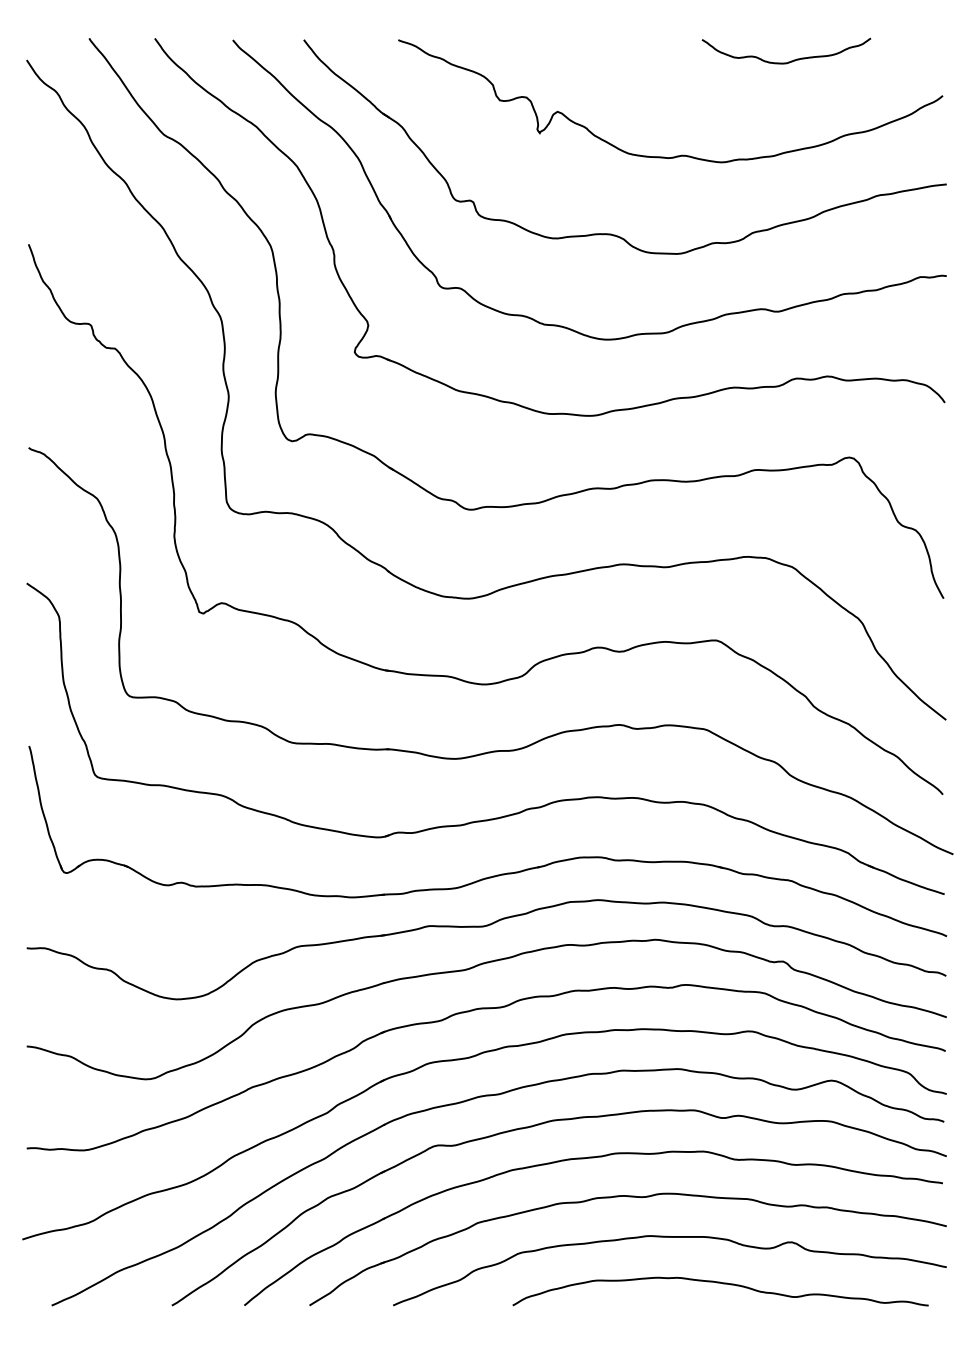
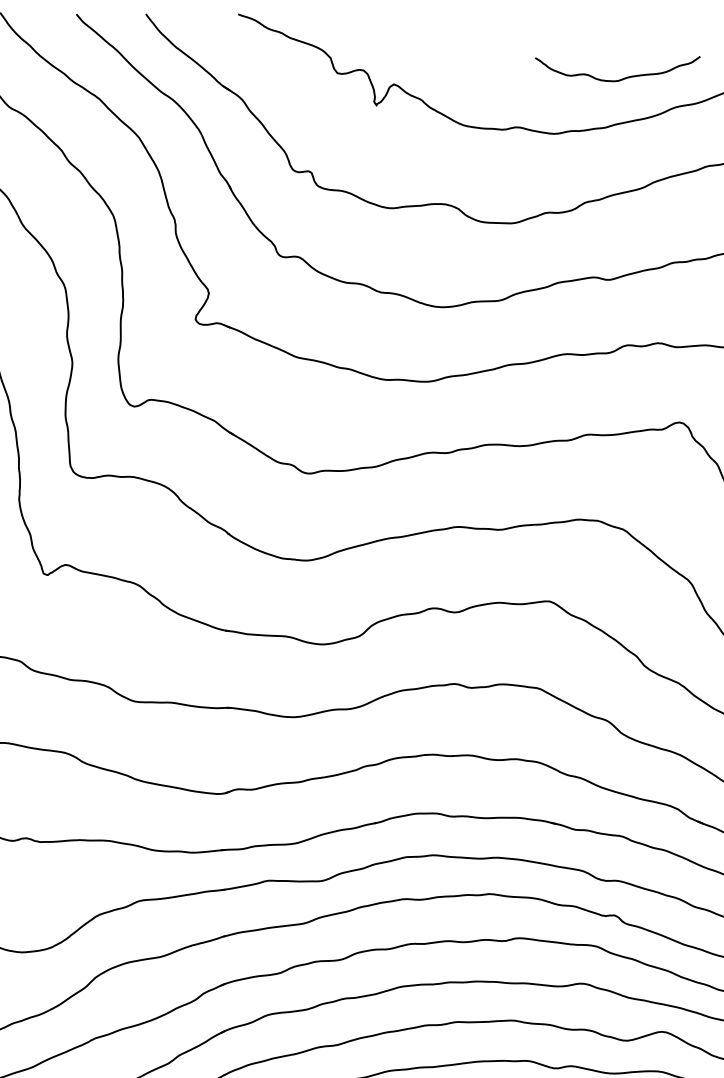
curve: (791, 60) -> (622, 78), moved

